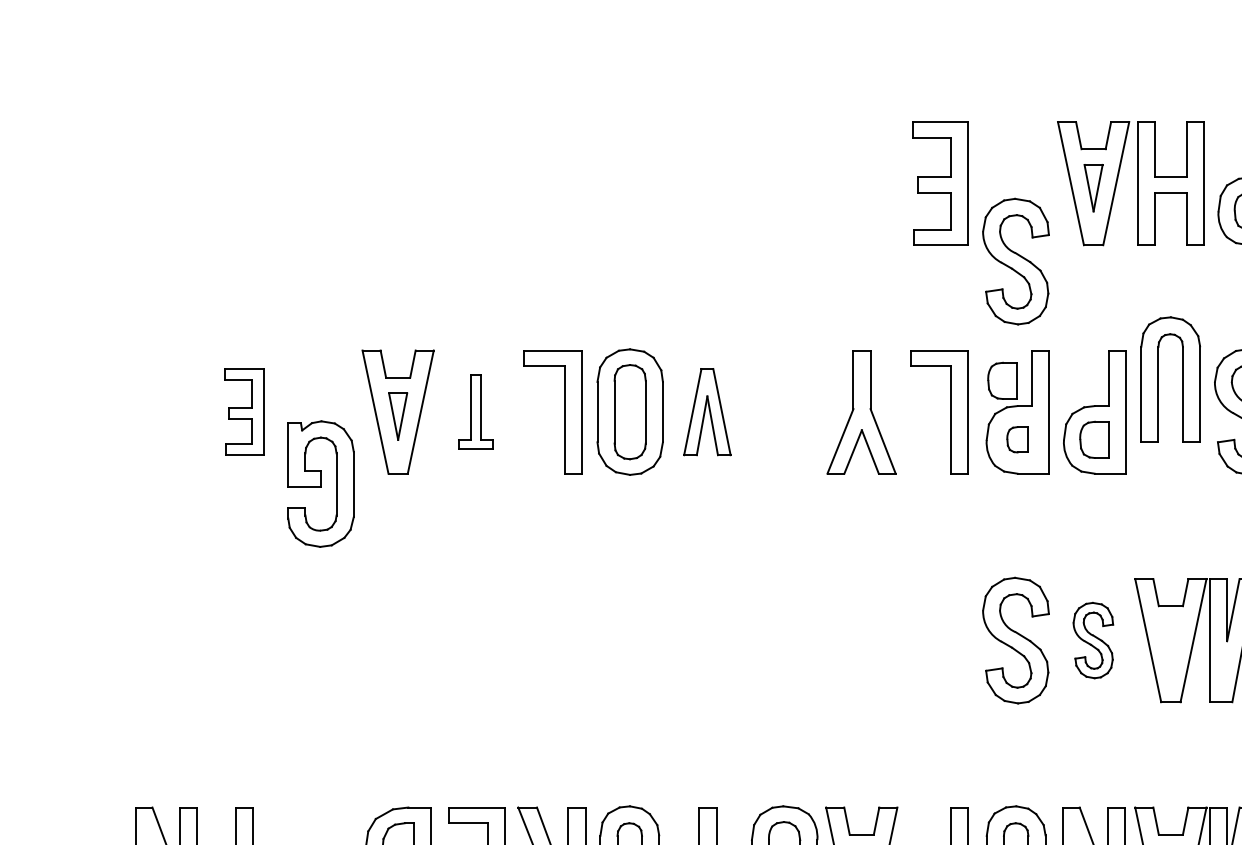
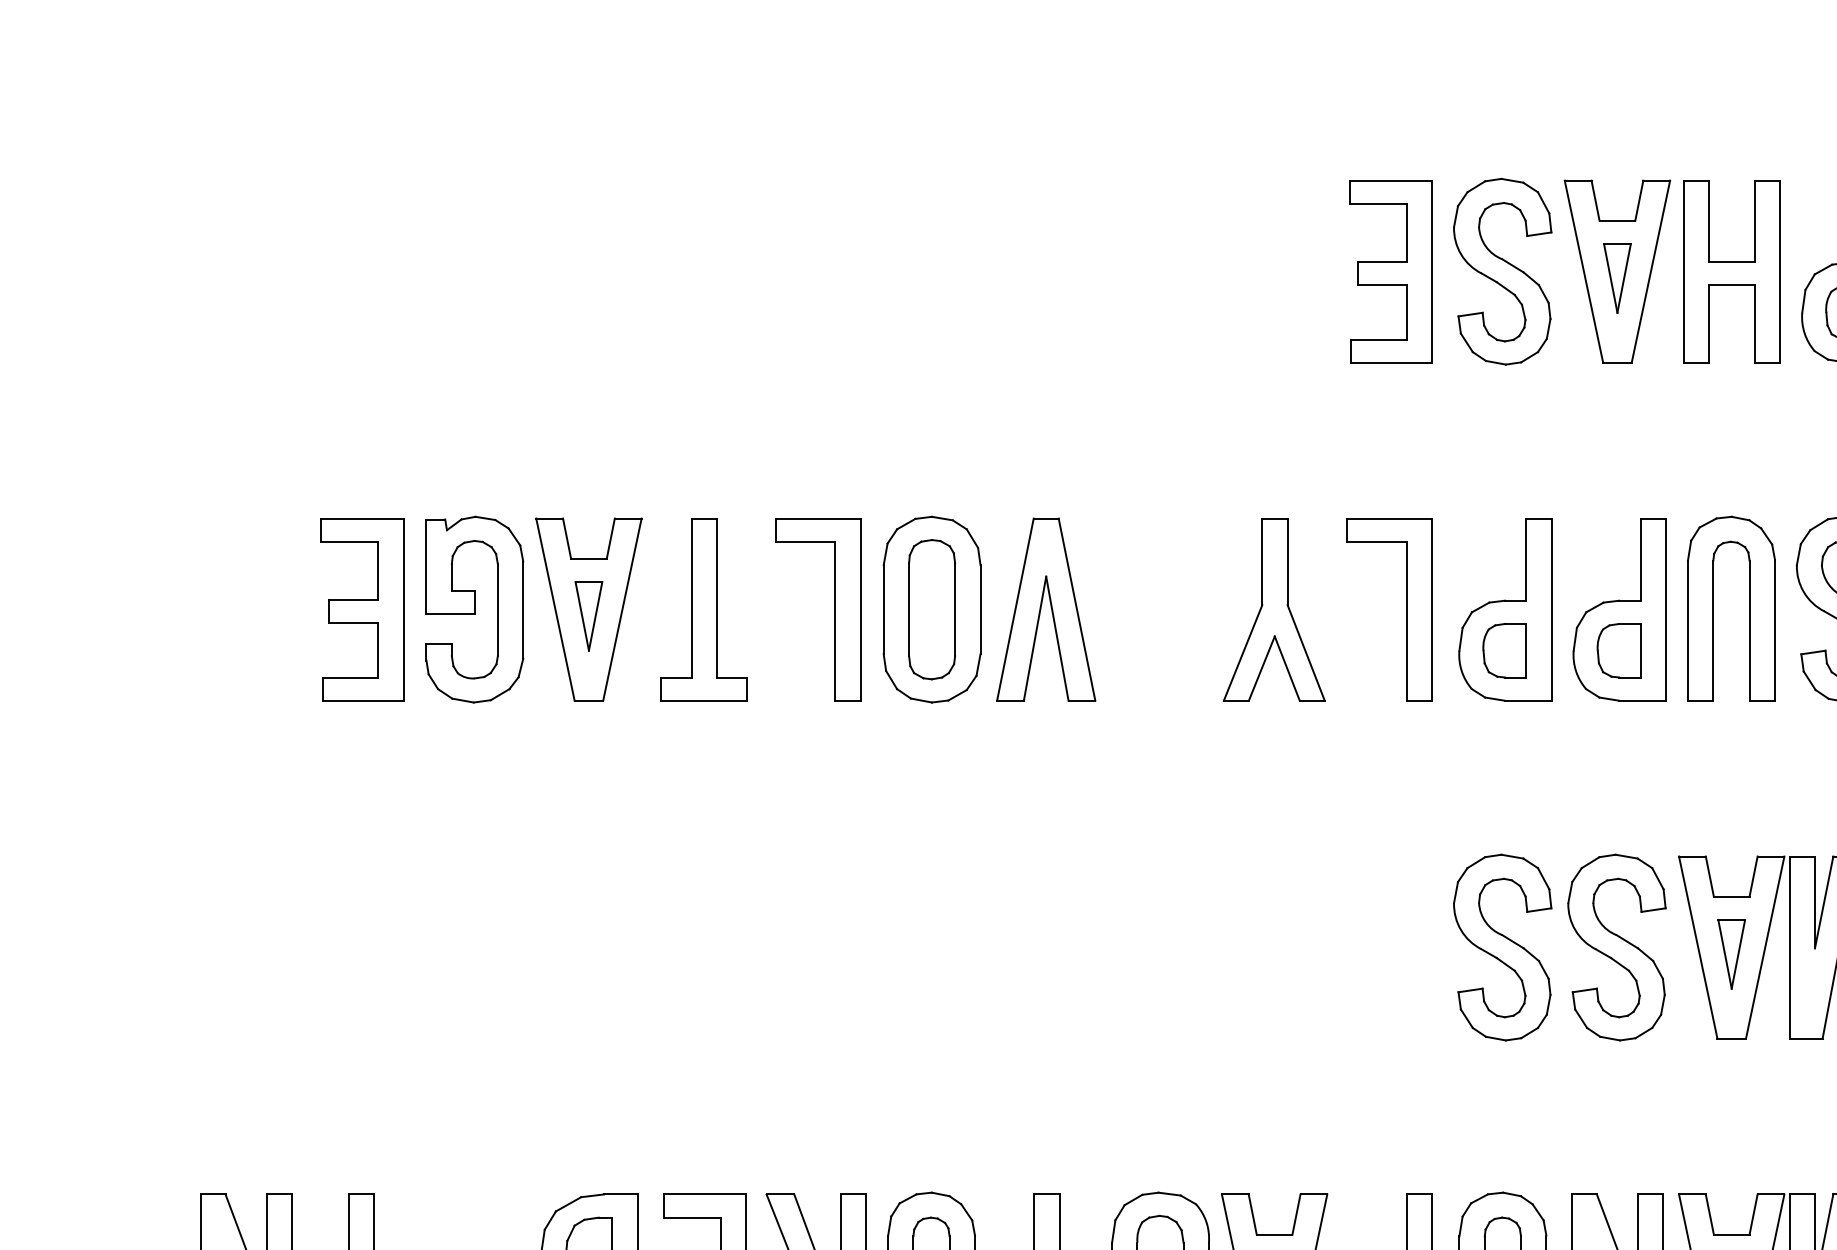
part: (1015, 261) -> (1501, 271), moved
part: (1158, 379) -> (1713, 608), moved
part: (1002, 380) -> (1482, 562), removed
part: (707, 411) -> (1046, 608), size x1.43
part: (244, 412) -> (361, 610), size x1.43
part: (475, 412) -> (703, 610), size x1.67
part: (1017, 439) -> (1504, 650), size x1.43
part: (320, 483) -> (474, 608), moved
part: (1093, 640) -> (1617, 947), size x1.67
part: (1170, 645) -> (1731, 954), added

